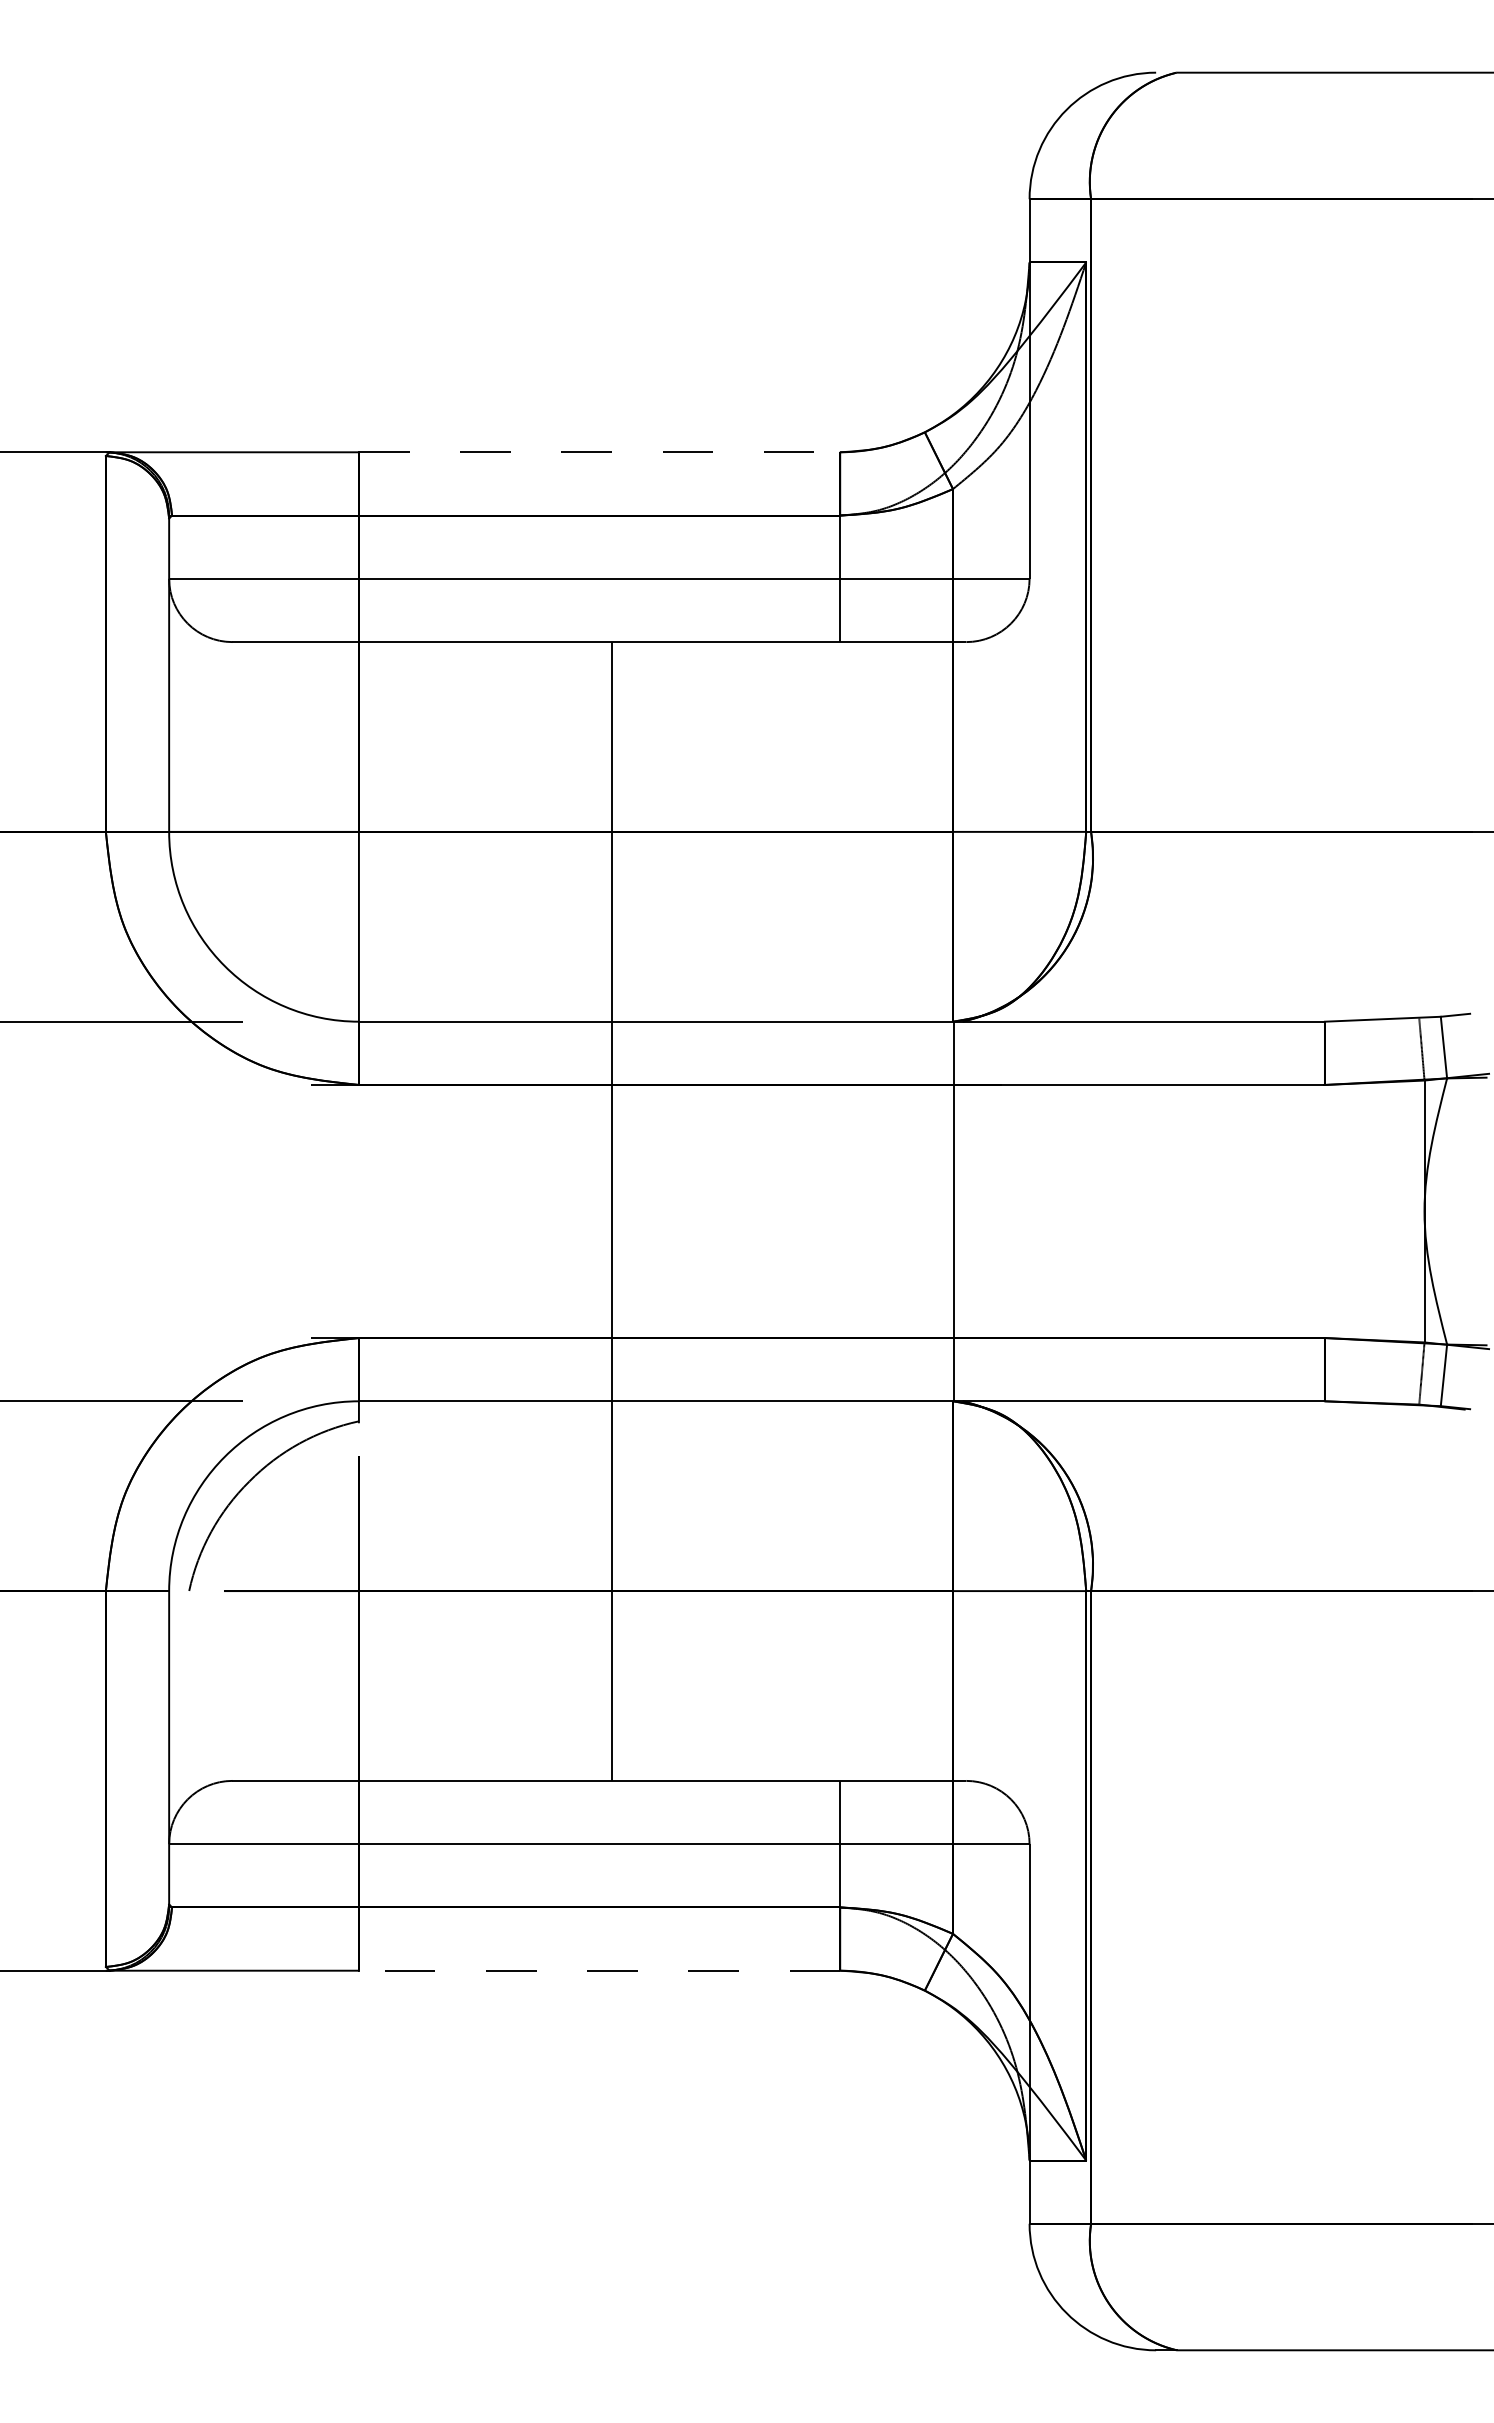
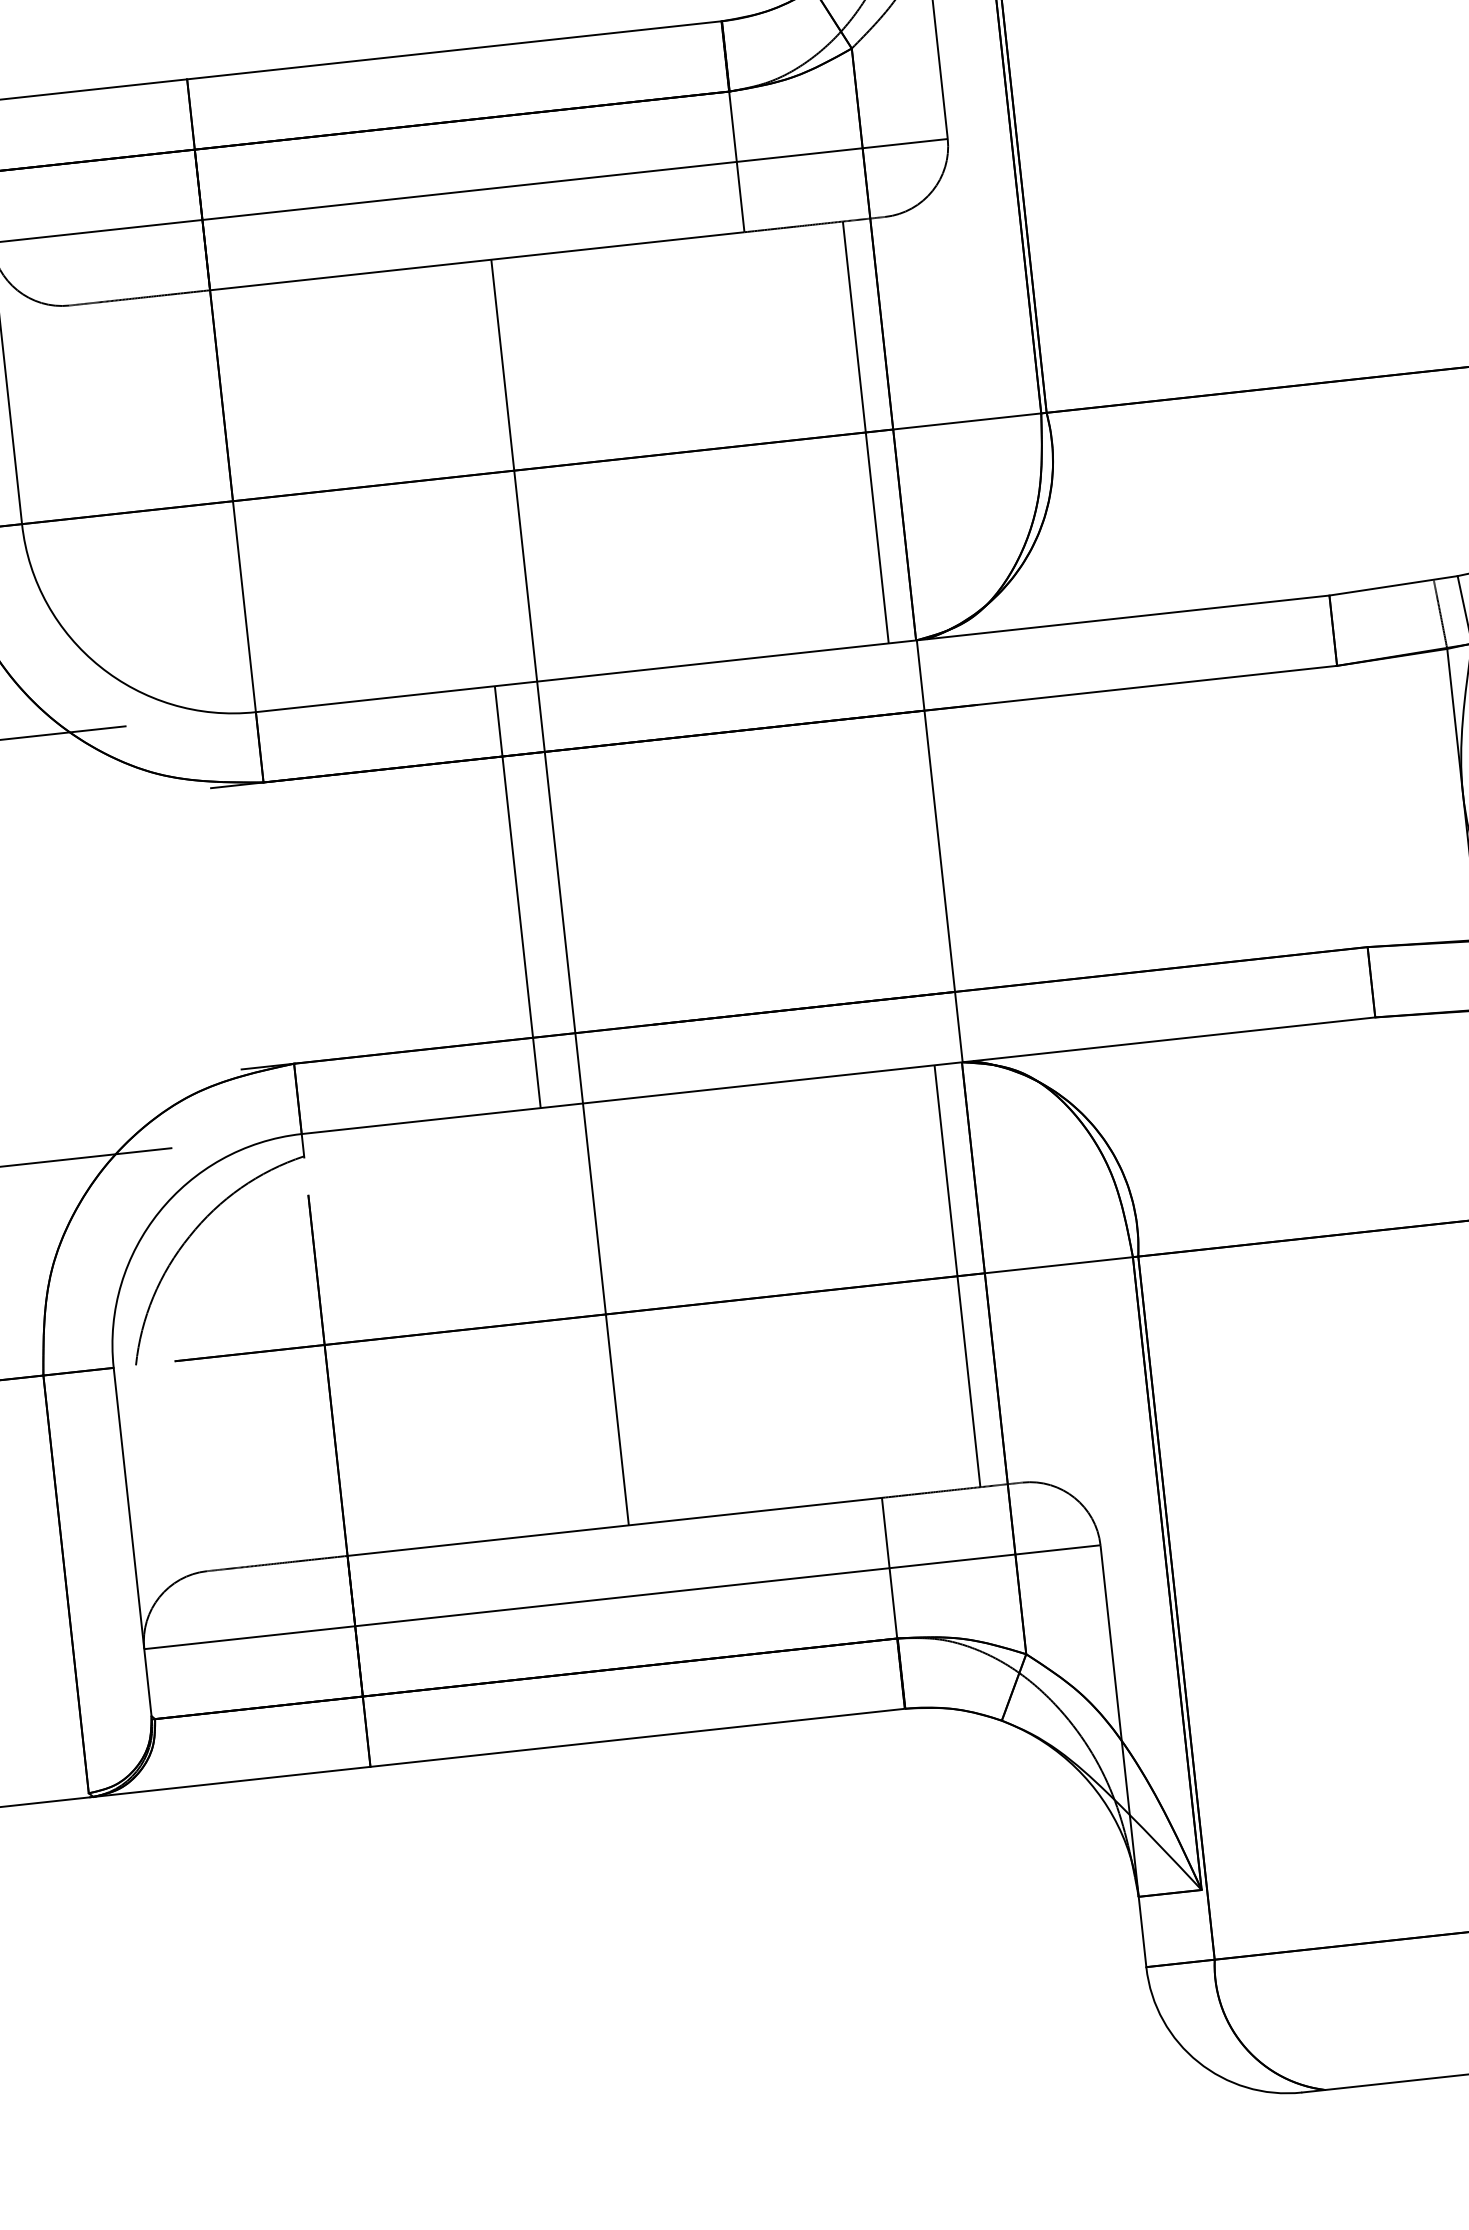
line: (599, 452) -> (454, 50), dashed -> solid
line: (928, 831) -> (865, 432), added
line: (573, 1211) -> (517, 897), added
line: (928, 1590) -> (957, 1275), added
line: (599, 1970) -> (637, 1737), dashed -> solid

